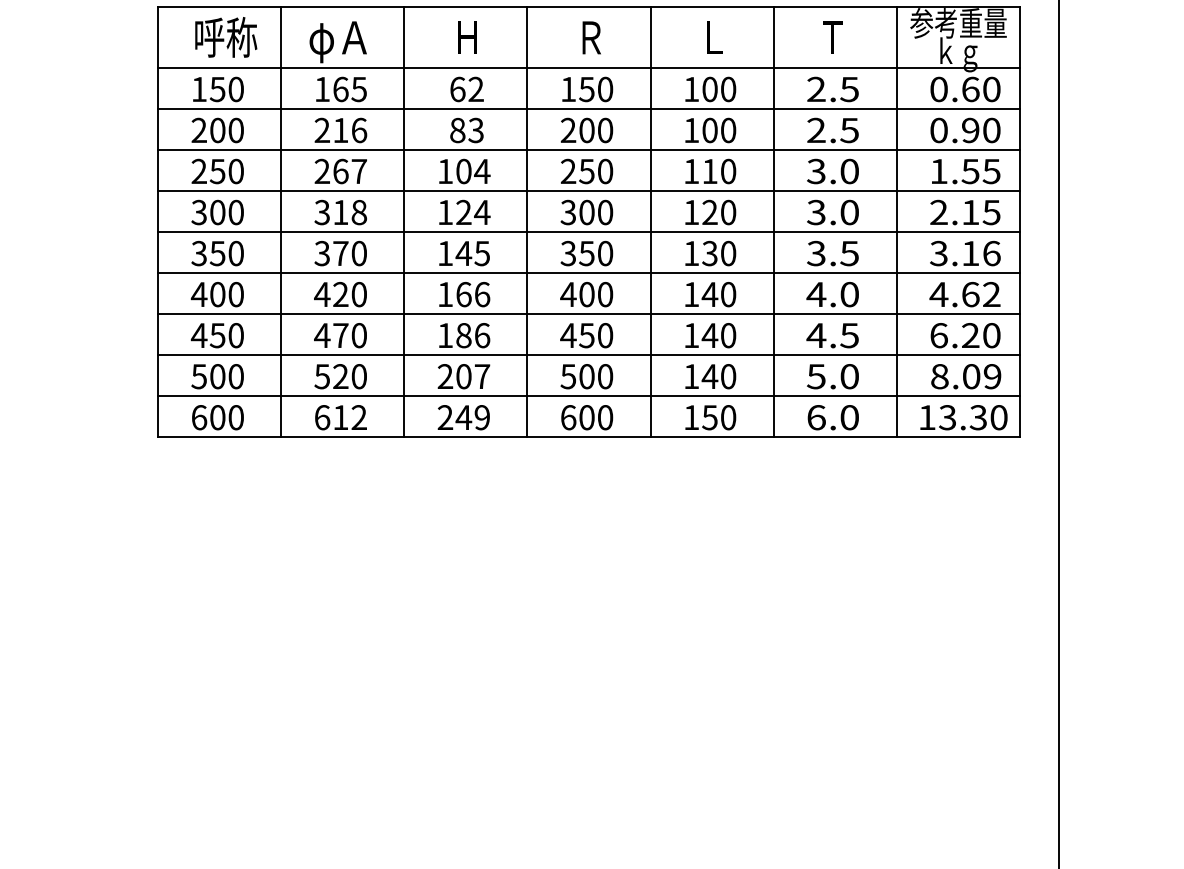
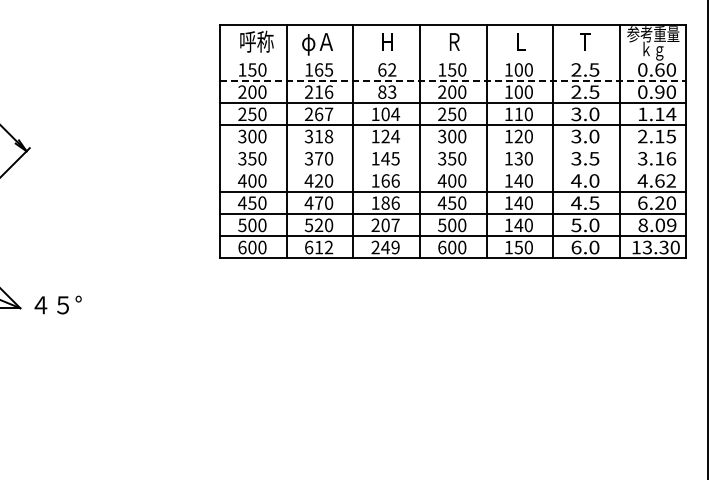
line: (589, 68) -> (453, 58), removed
line: (589, 108) -> (453, 80), solid -> dashed
text: (981, 171) -> (665, 114), 1.55 -> 1.14
line: (589, 232) -> (453, 147), removed
line: (589, 273) -> (453, 169), removed

